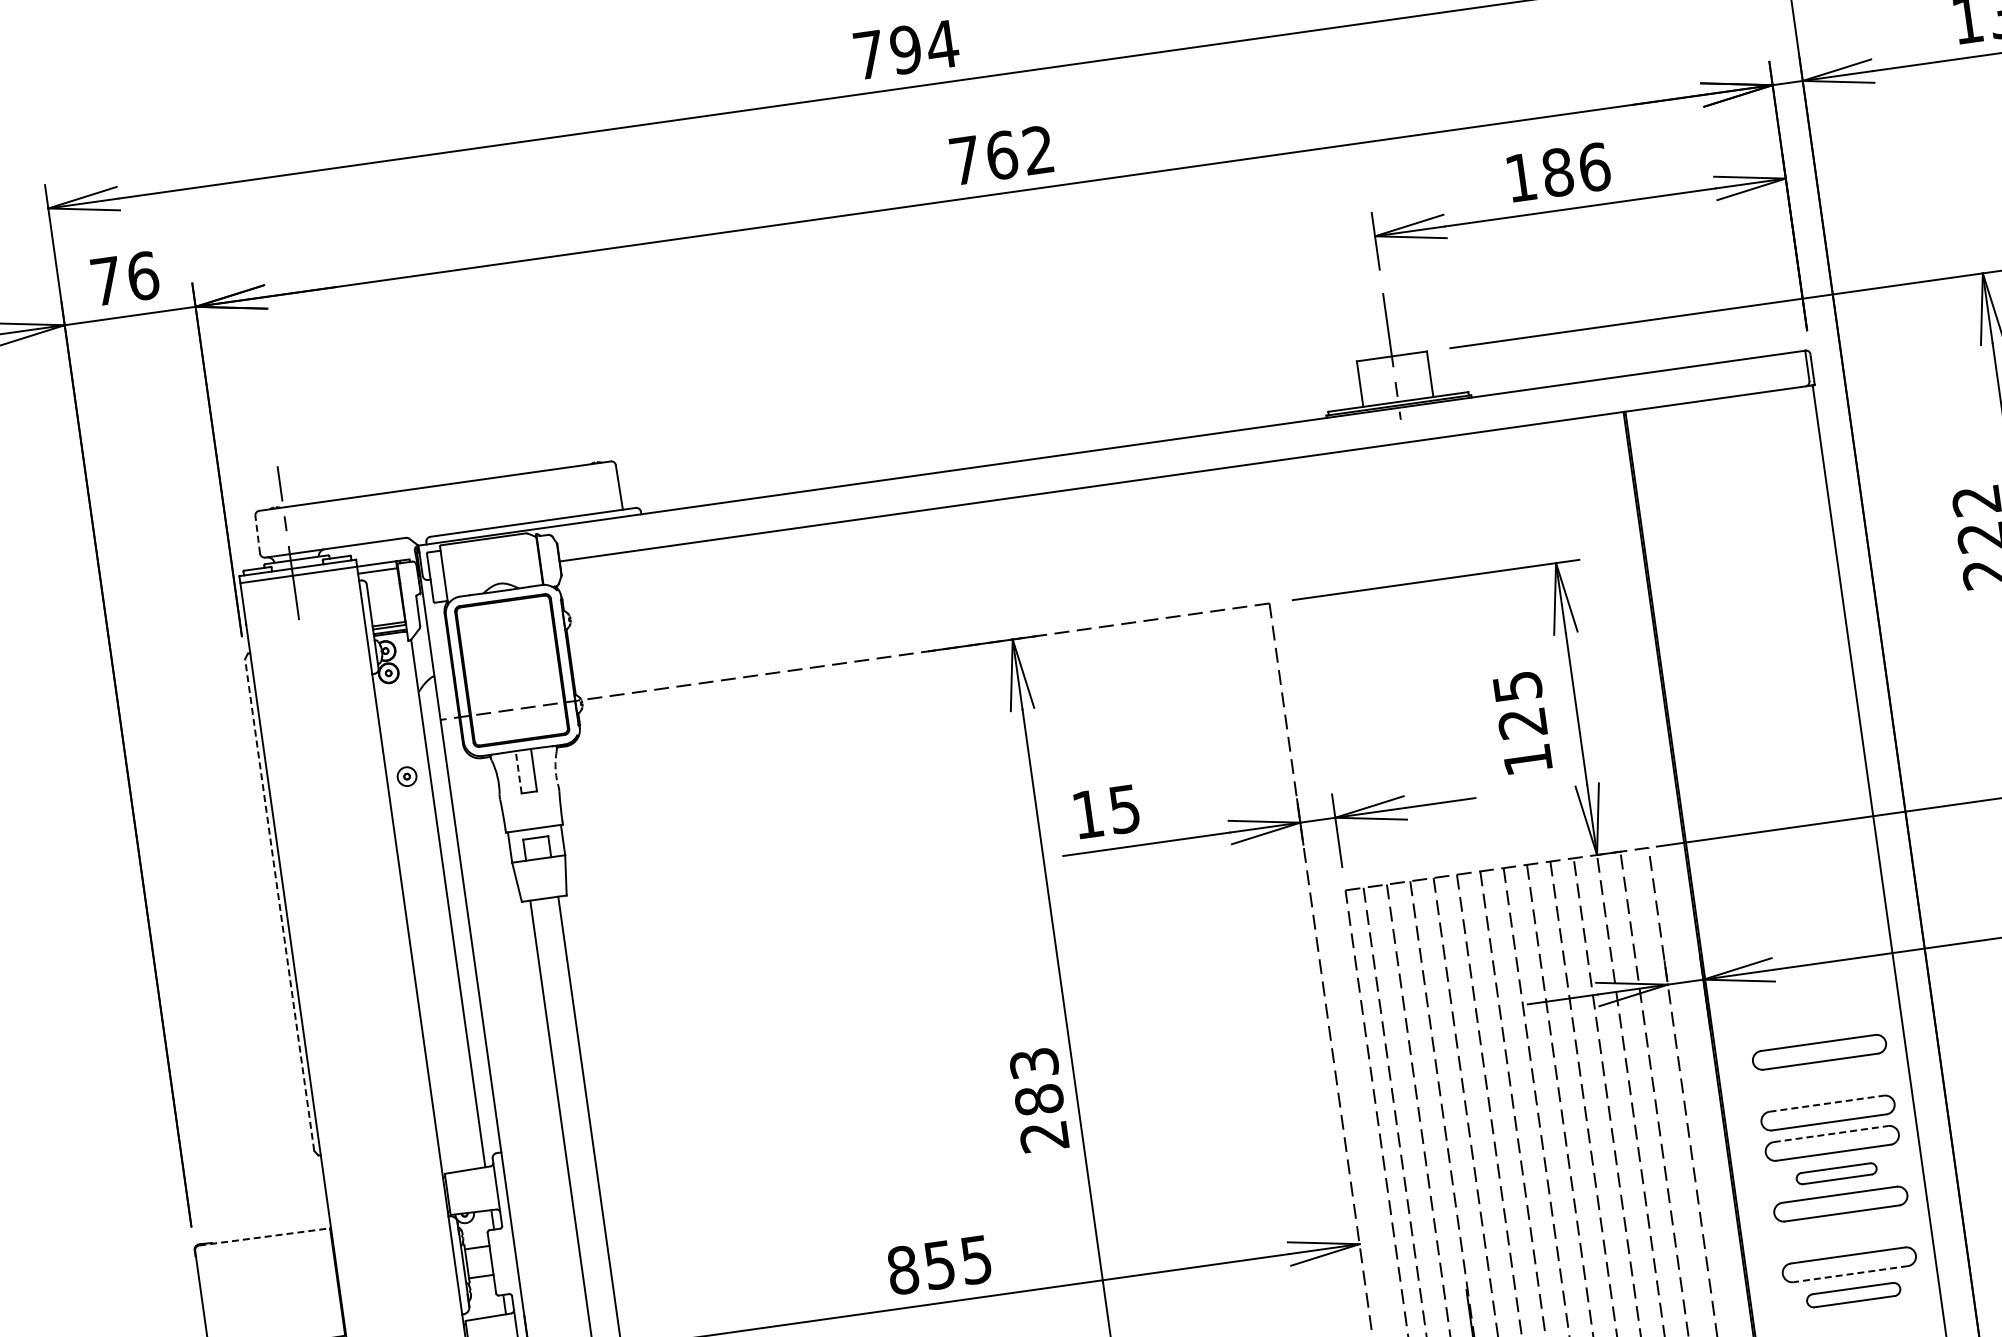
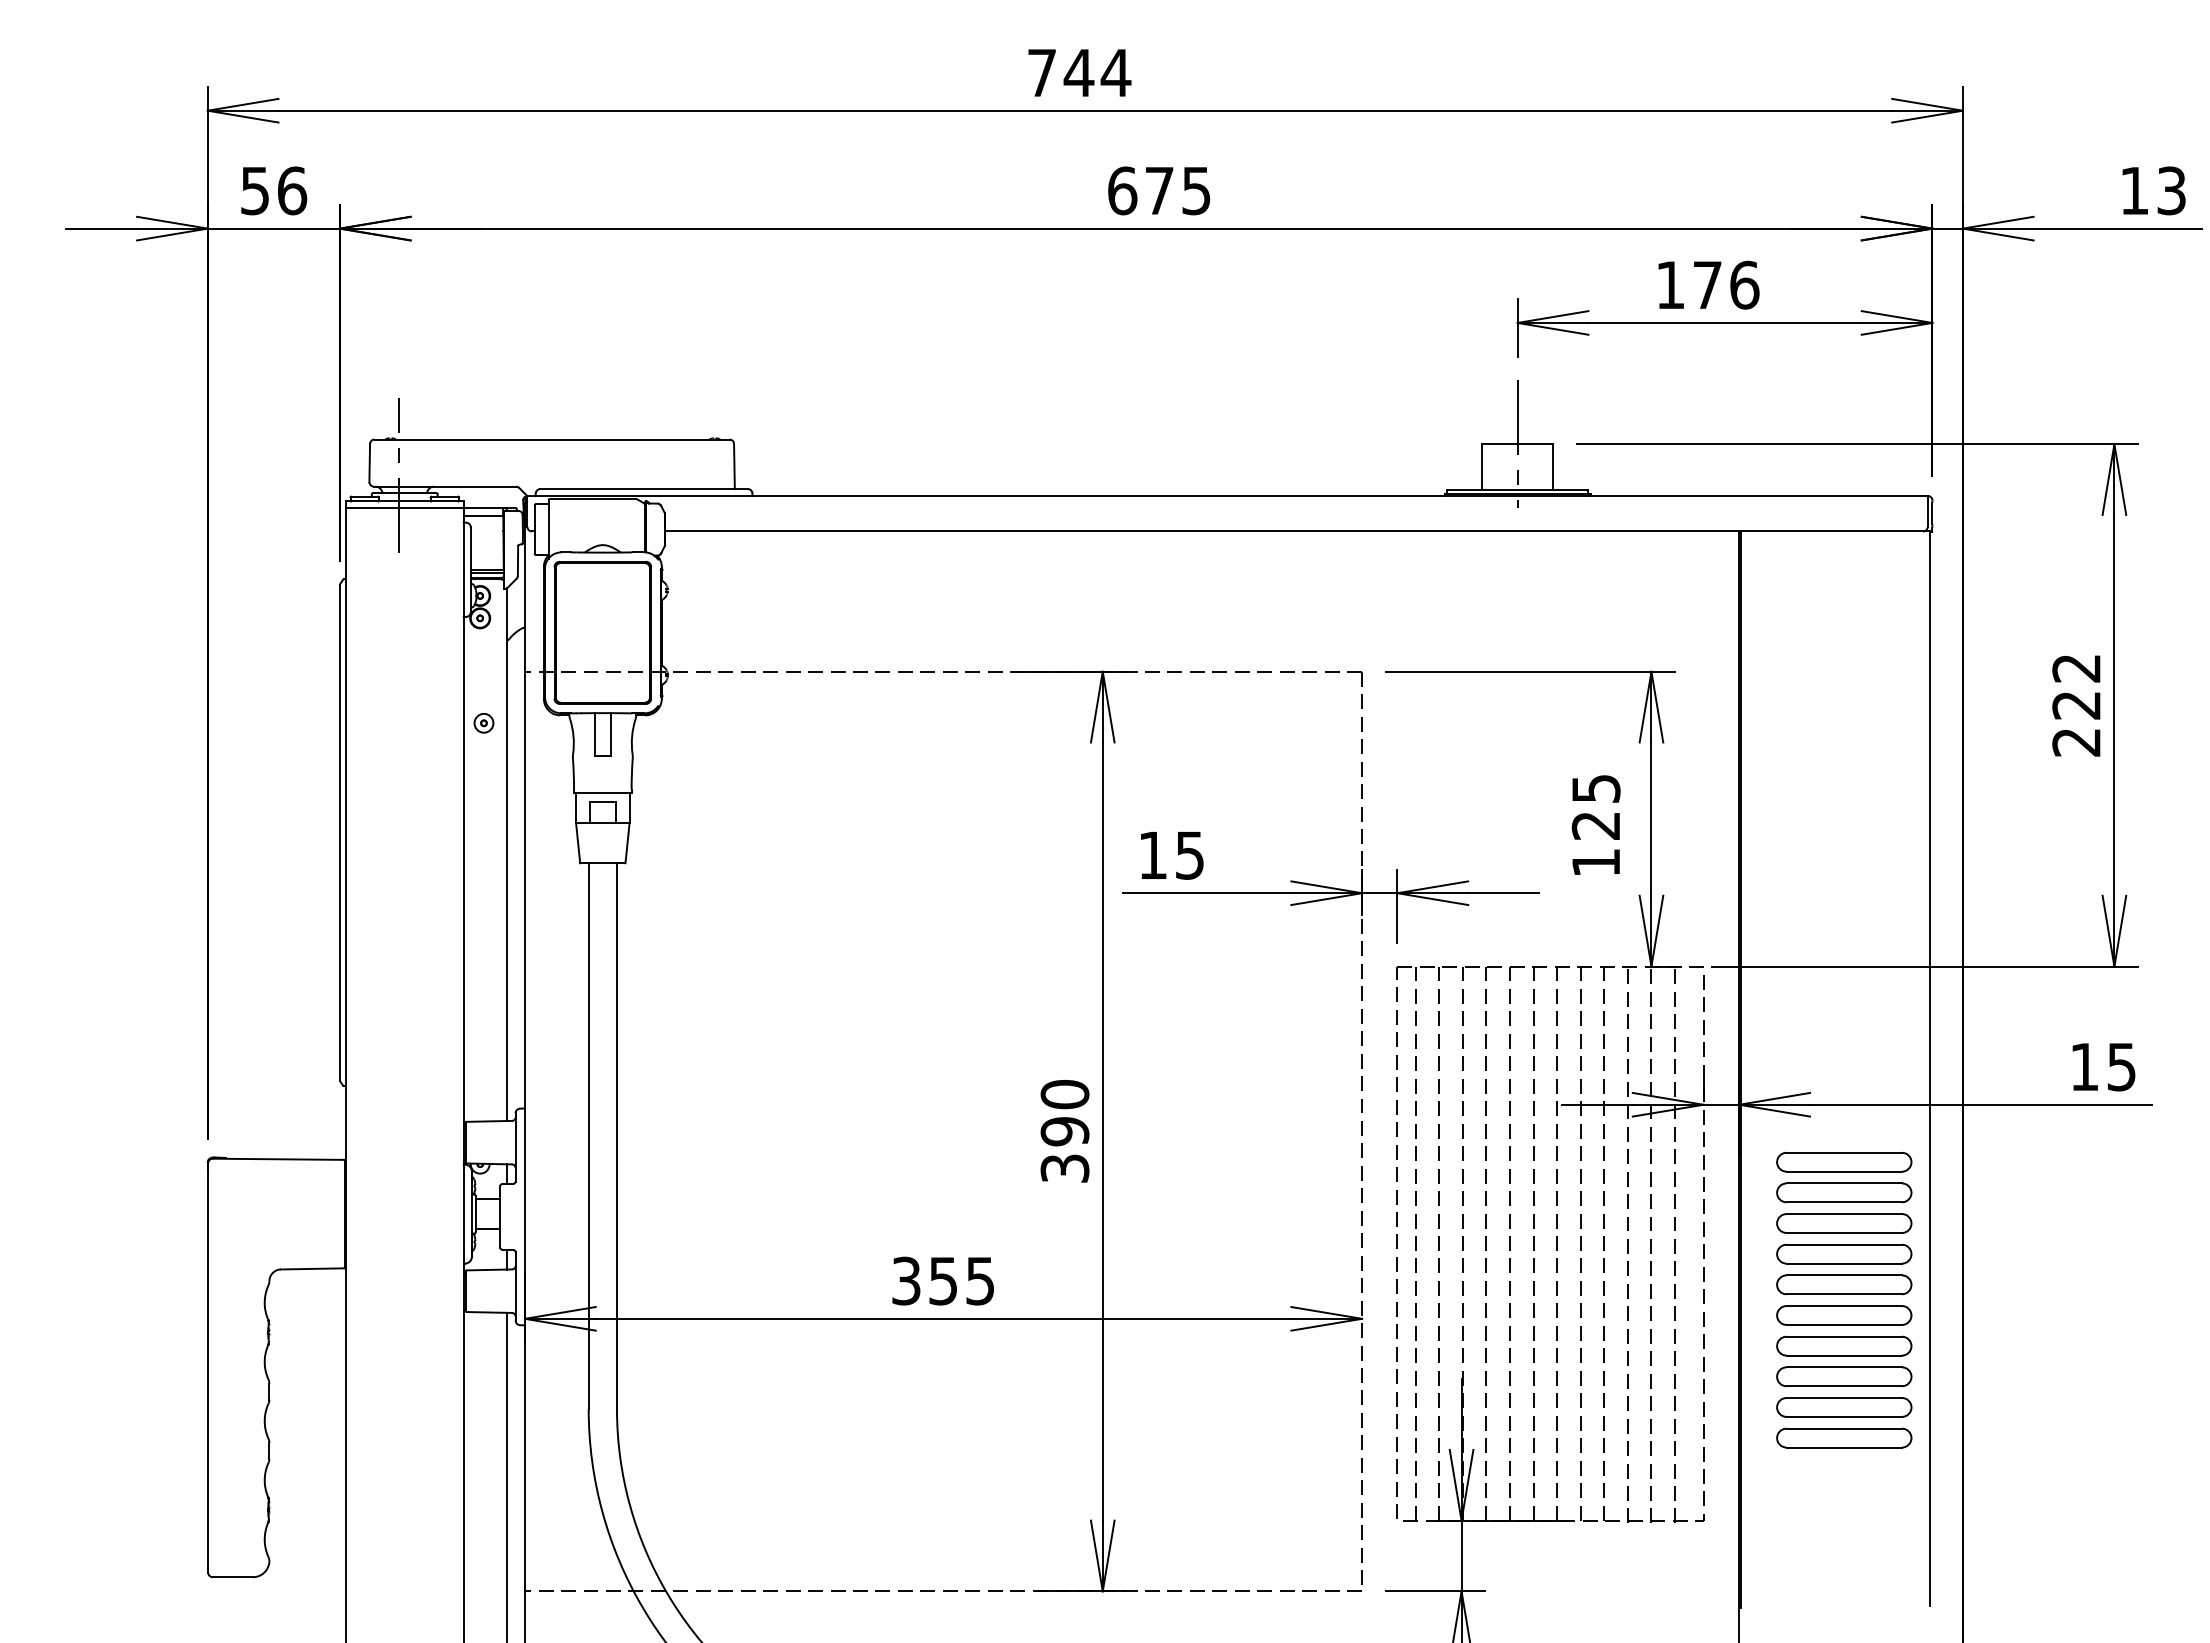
text: (905, 49) -> (1078, 72), 794 -> 744
text: (1001, 155) -> (1159, 190), 762 -> 675
text: (1557, 171) -> (1707, 284), 186 -> 176
text: (105, 281) -> (254, 191), 76 -> 56
line: (257, 534) -> (369, 462), dashed -> solid
arc: (556, 769) -> (632, 736), dashed -> solid
line: (519, 772) -> (595, 734), dashed -> solid
line: (279, 904) -> (339, 832), dashed -> solid
part: (1815, 1021) -> (1844, 1161), added
part: (1823, 1082) -> (1844, 1223), added
text: (1038, 1100) -> (1064, 1131), 283 -> 390
line: (1826, 1103) -> (1844, 1244), dashed -> solid
line: (1831, 1134) -> (1844, 1275), dashed -> solid
part: (1836, 1173) -> (1844, 1315), size x1.67
part: (1845, 1234) -> (1844, 1376), added
line: (264, 1237) -> (278, 1159), dashed -> solid
text: (903, 1269) -> (906, 1280), 855 -> 355
line: (1850, 1273) -> (1844, 1416), dashed -> solid
part: (1853, 1294) -> (1844, 1437), size x1.43

